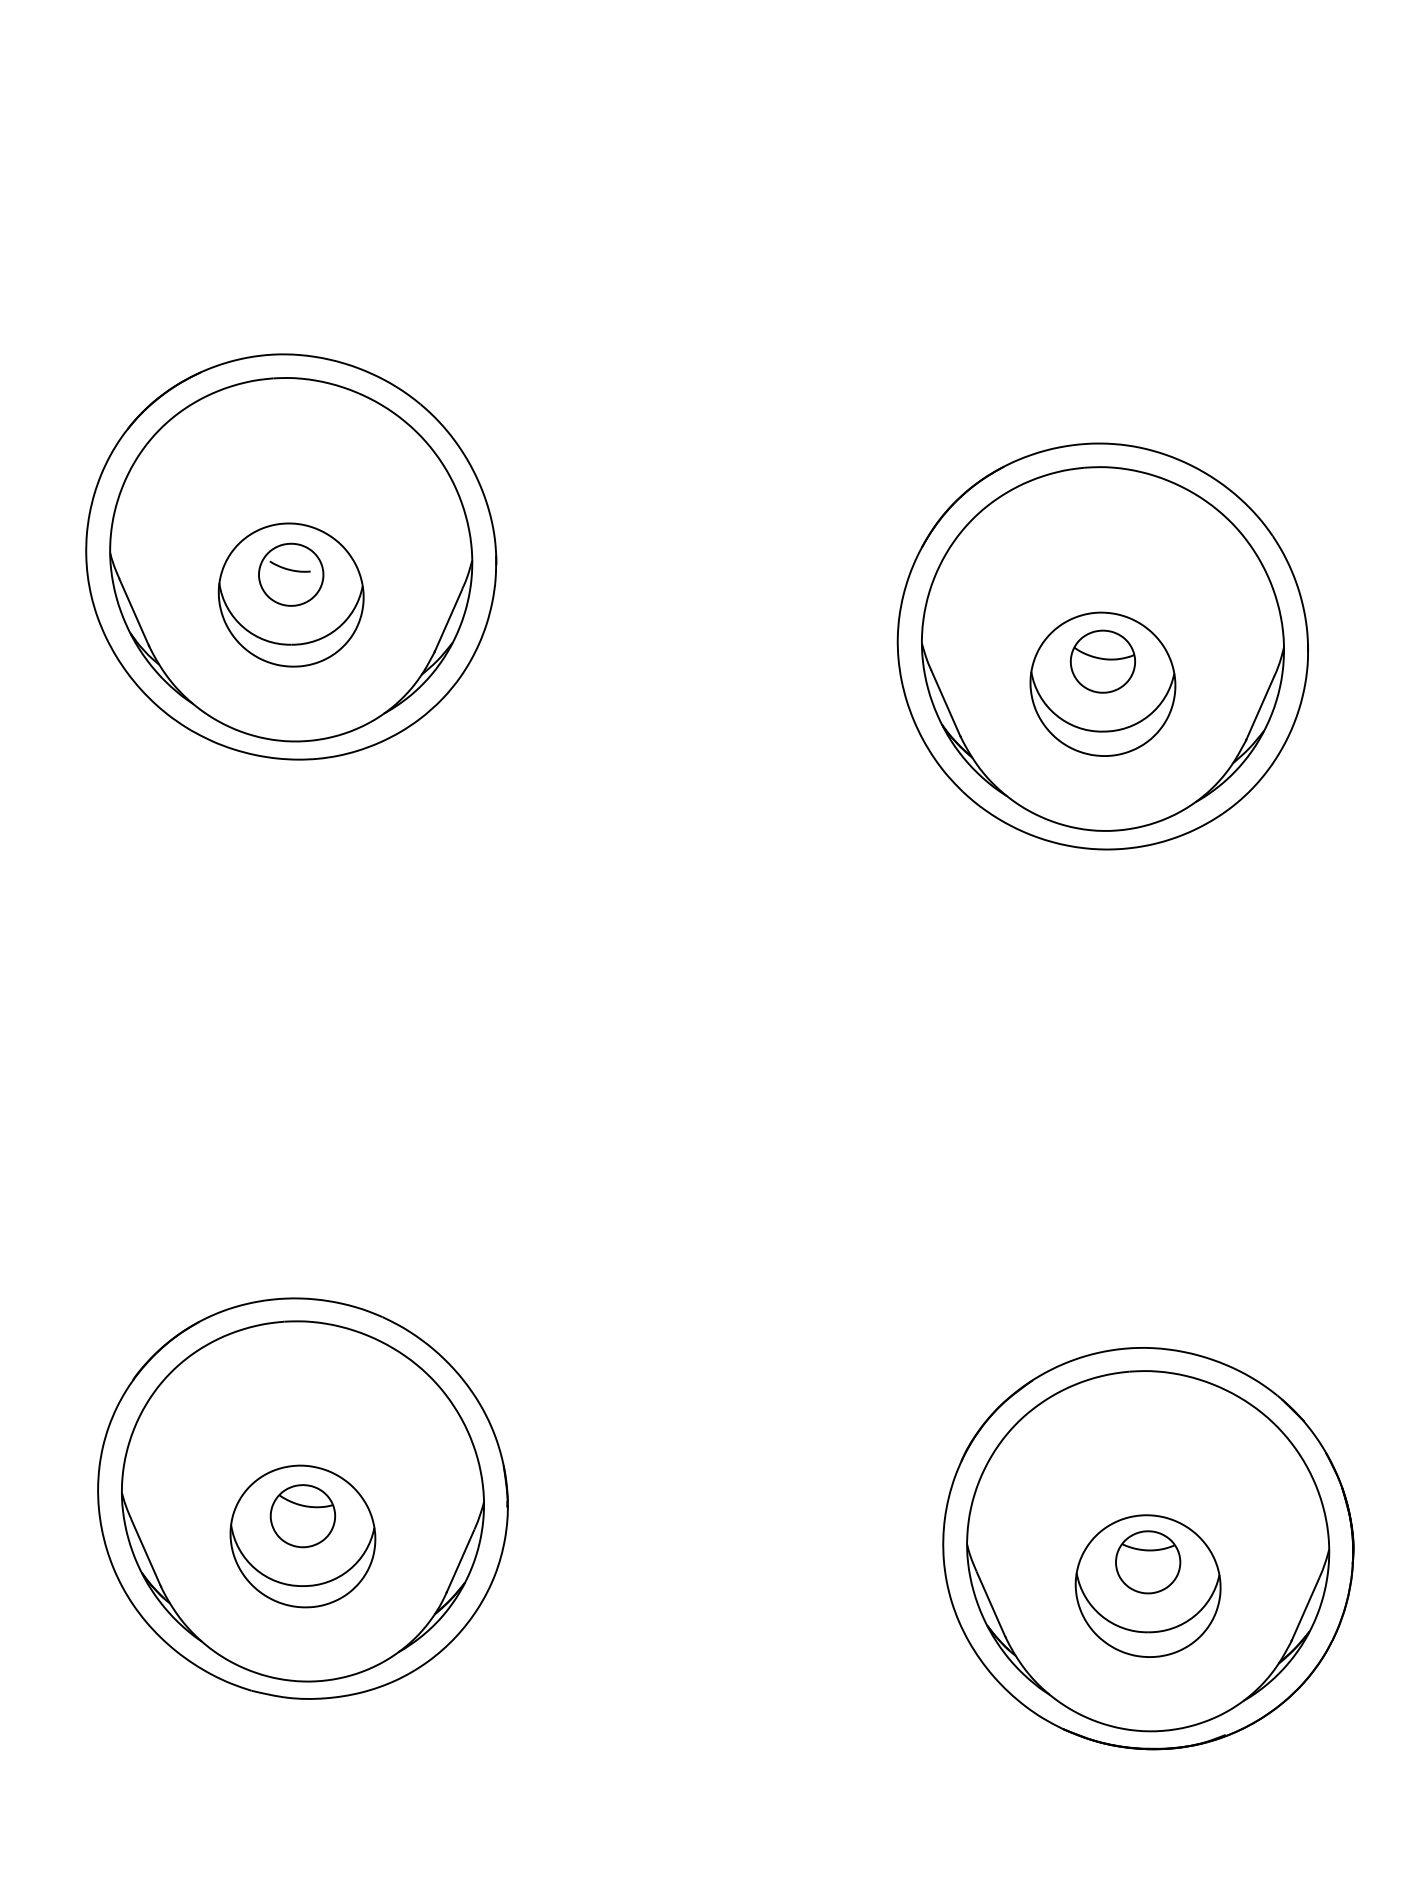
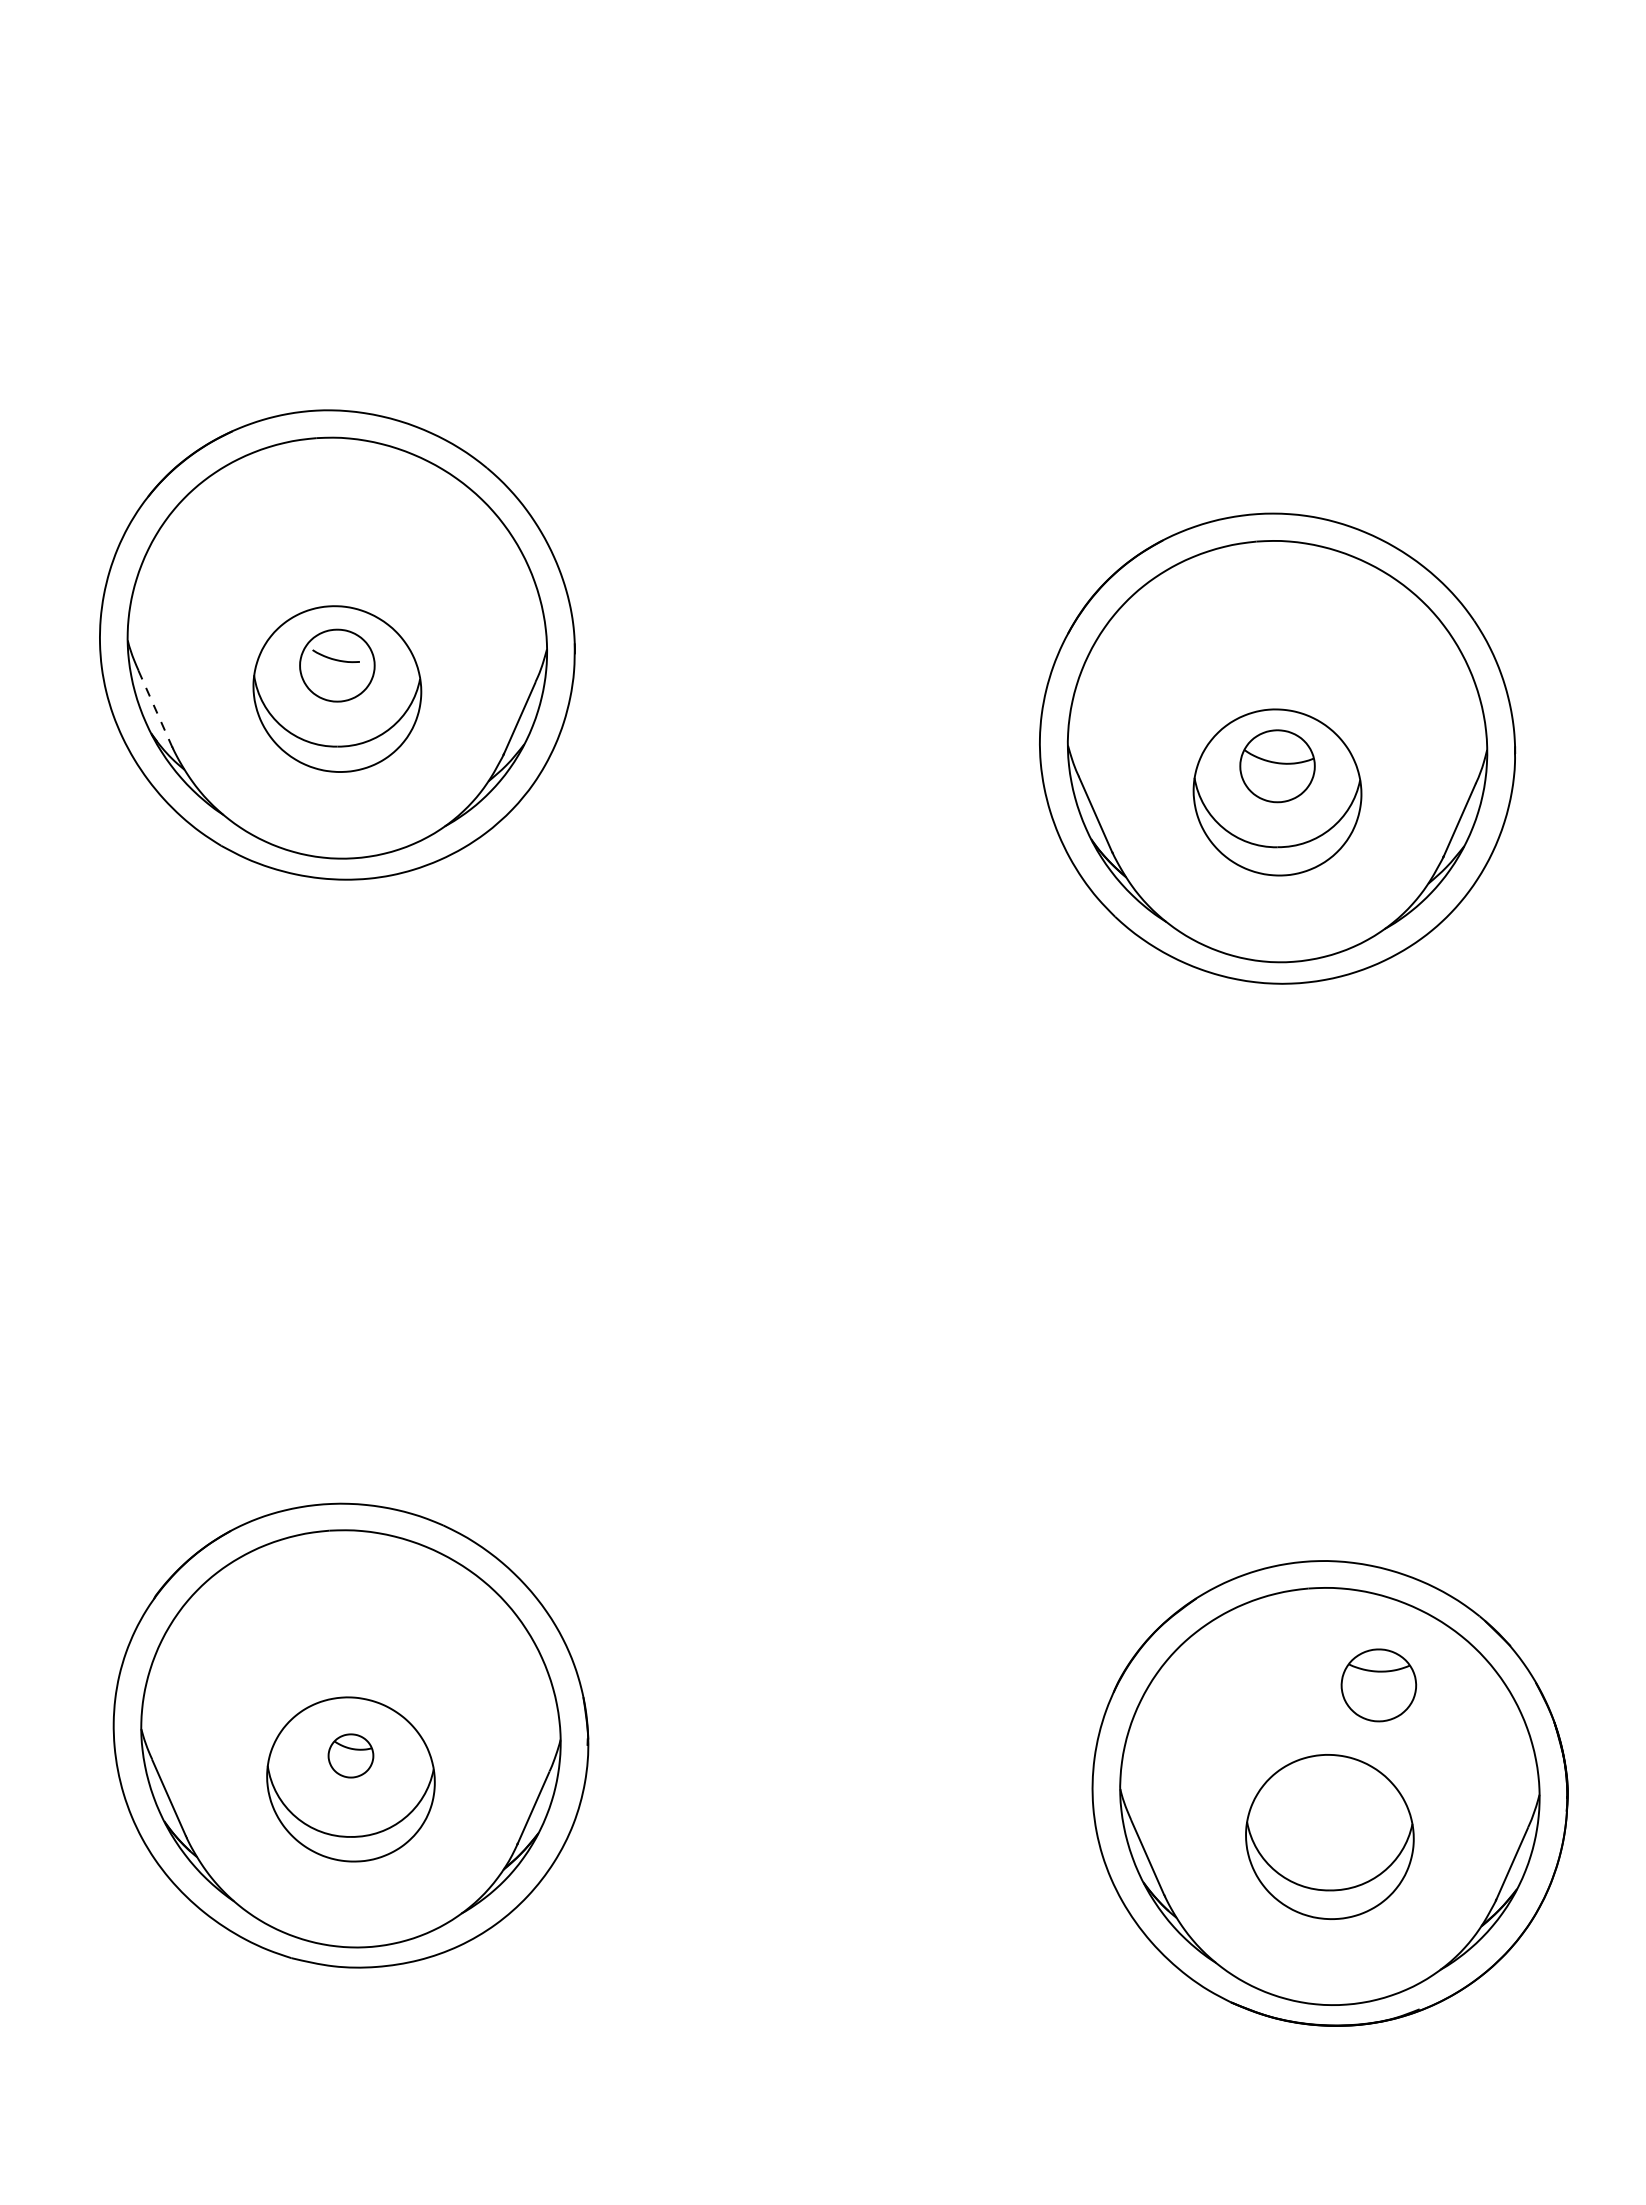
line: (134, 612) -> (155, 709), solid -> dashed
part: (302, 1515) -> (350, 1755), size x0.6
part: (1147, 1562) -> (1378, 1685), moved

